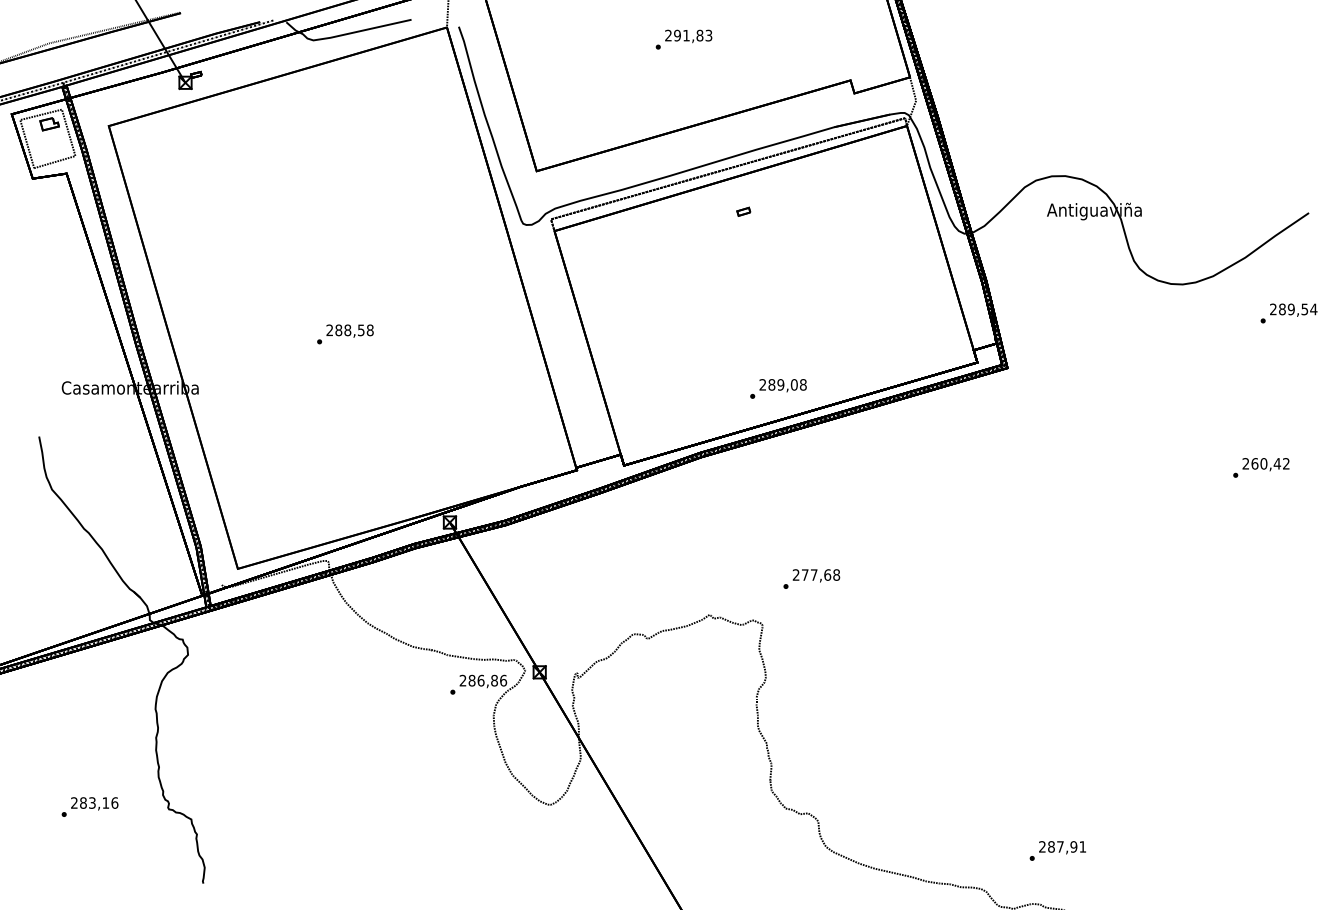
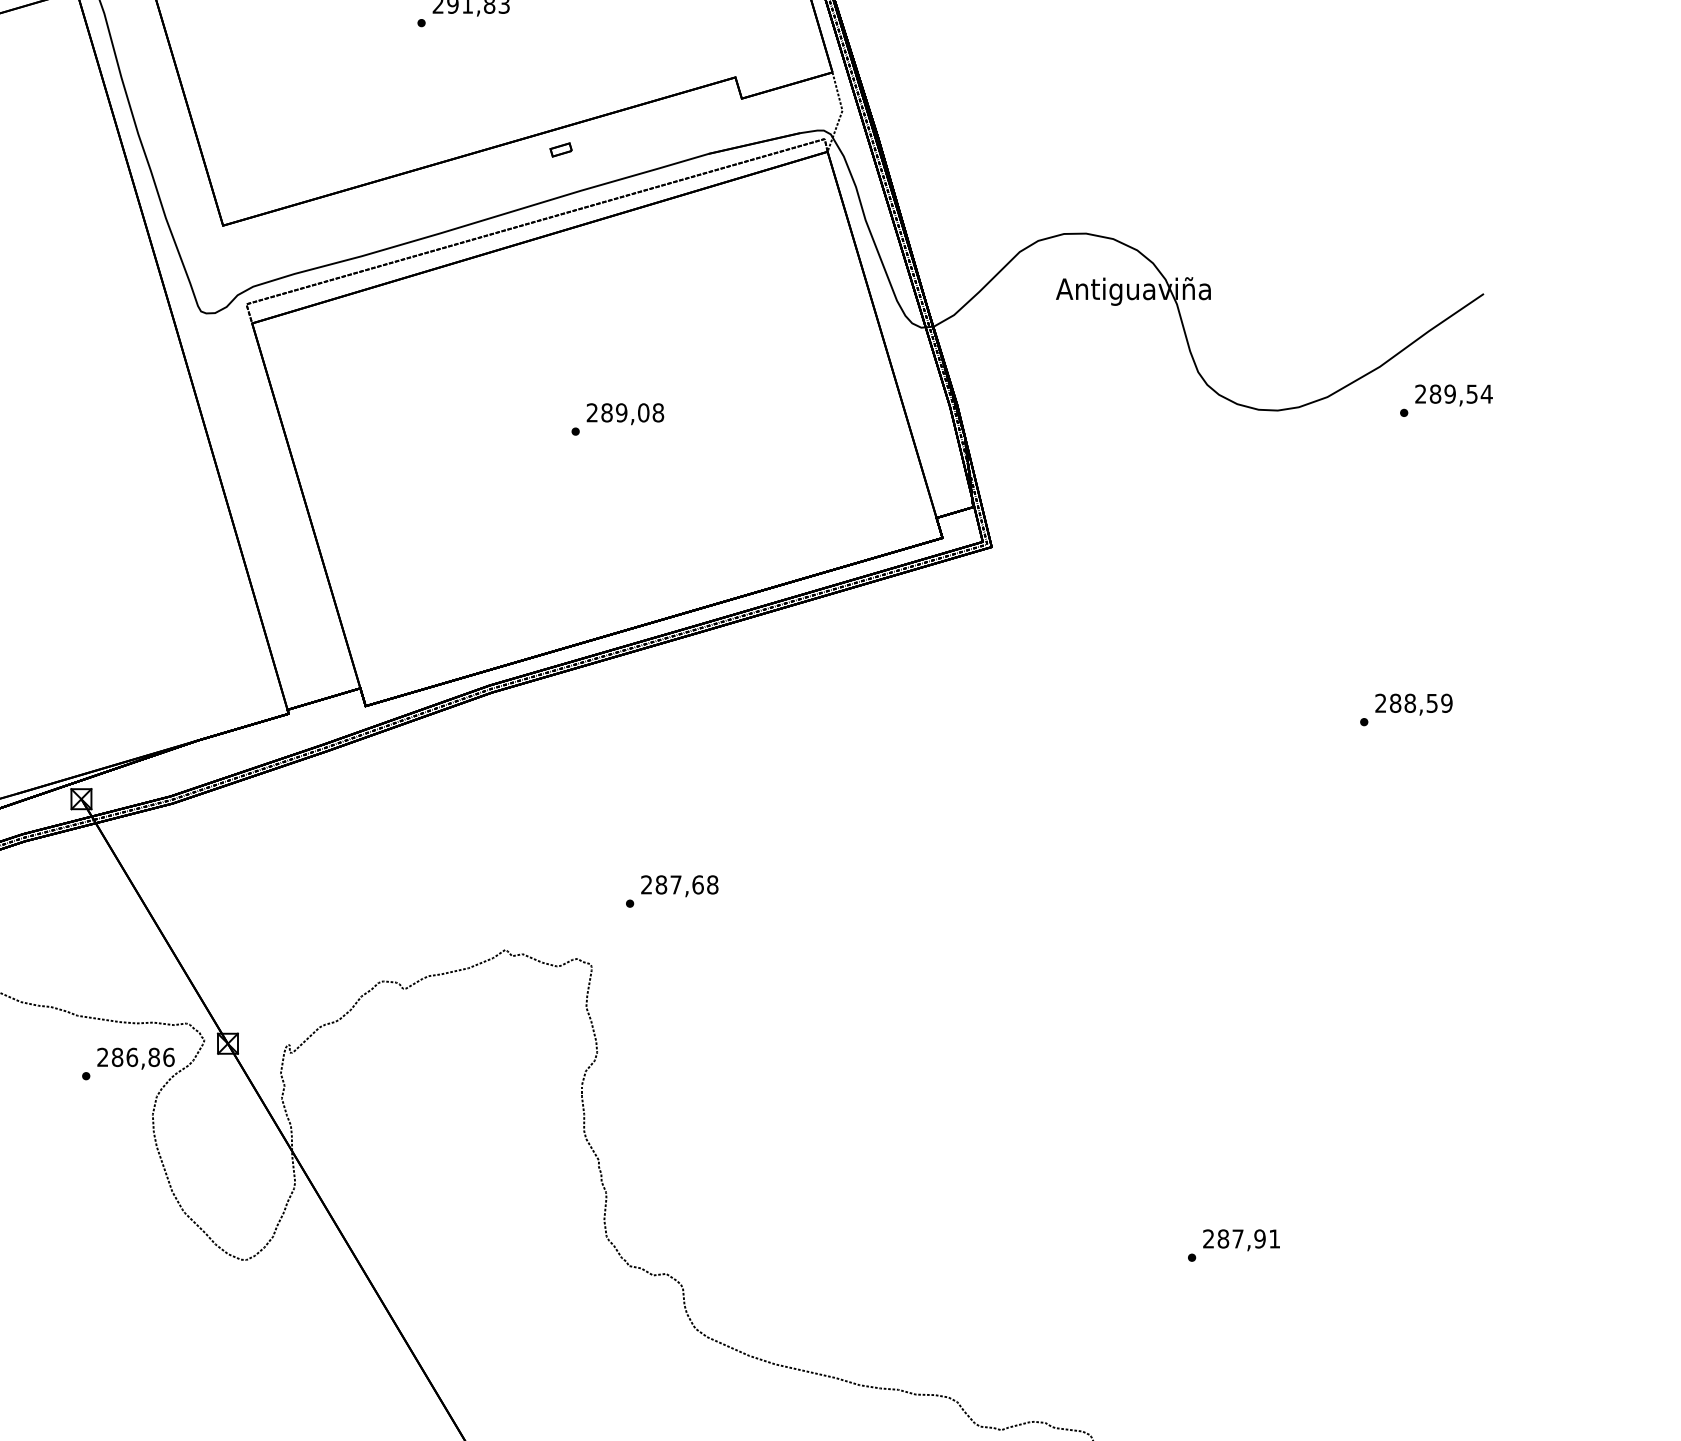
part: (743, 211) -> (560, 149), moved
text: (1288, 313) -> (1445, 400), moved
text: (778, 388) -> (617, 418), moved
text: (1270, 463) -> (1421, 702), 260,42 -> 288,59
text: (804, 574) -> (660, 884), 277,68 -> 287,68
text: (1057, 850) -> (1233, 1244), moved

